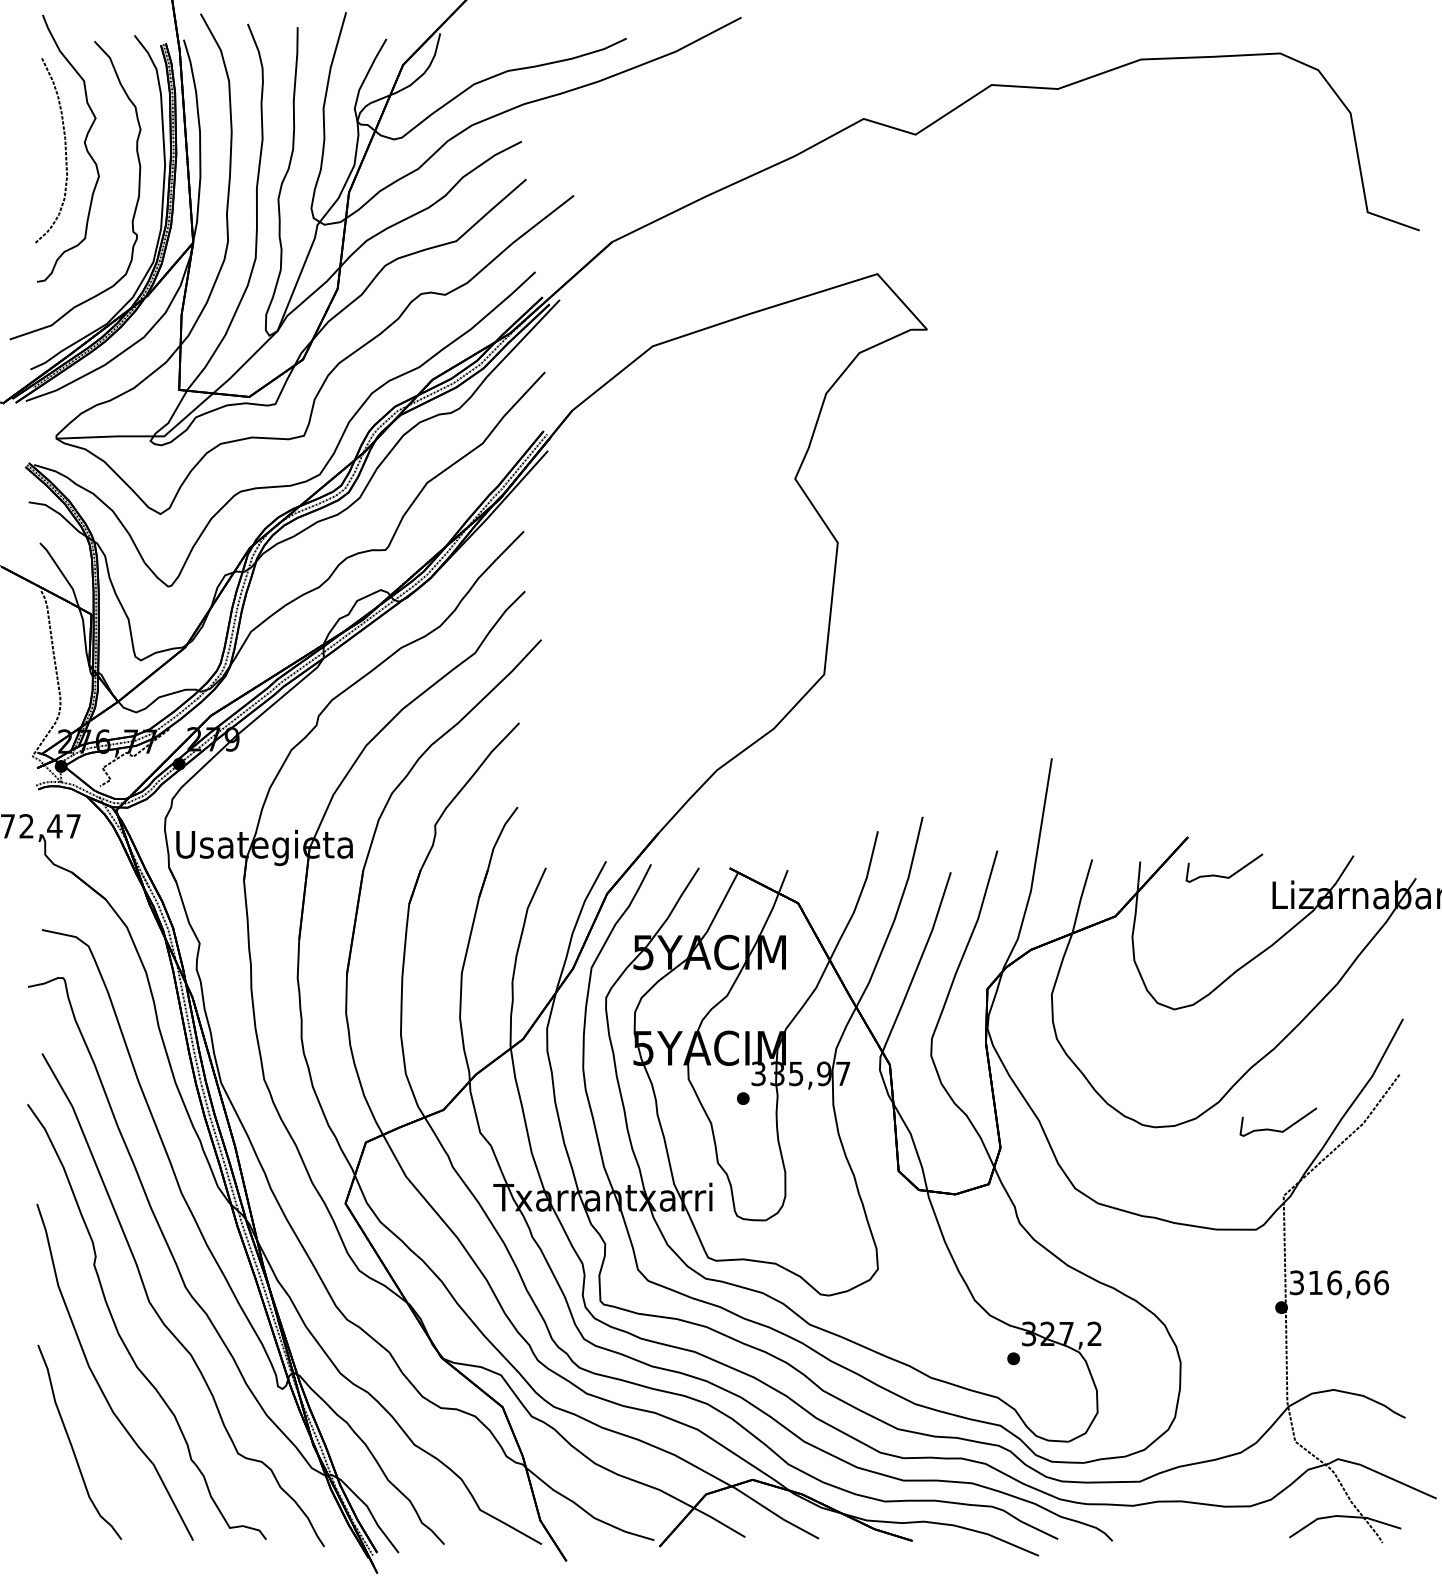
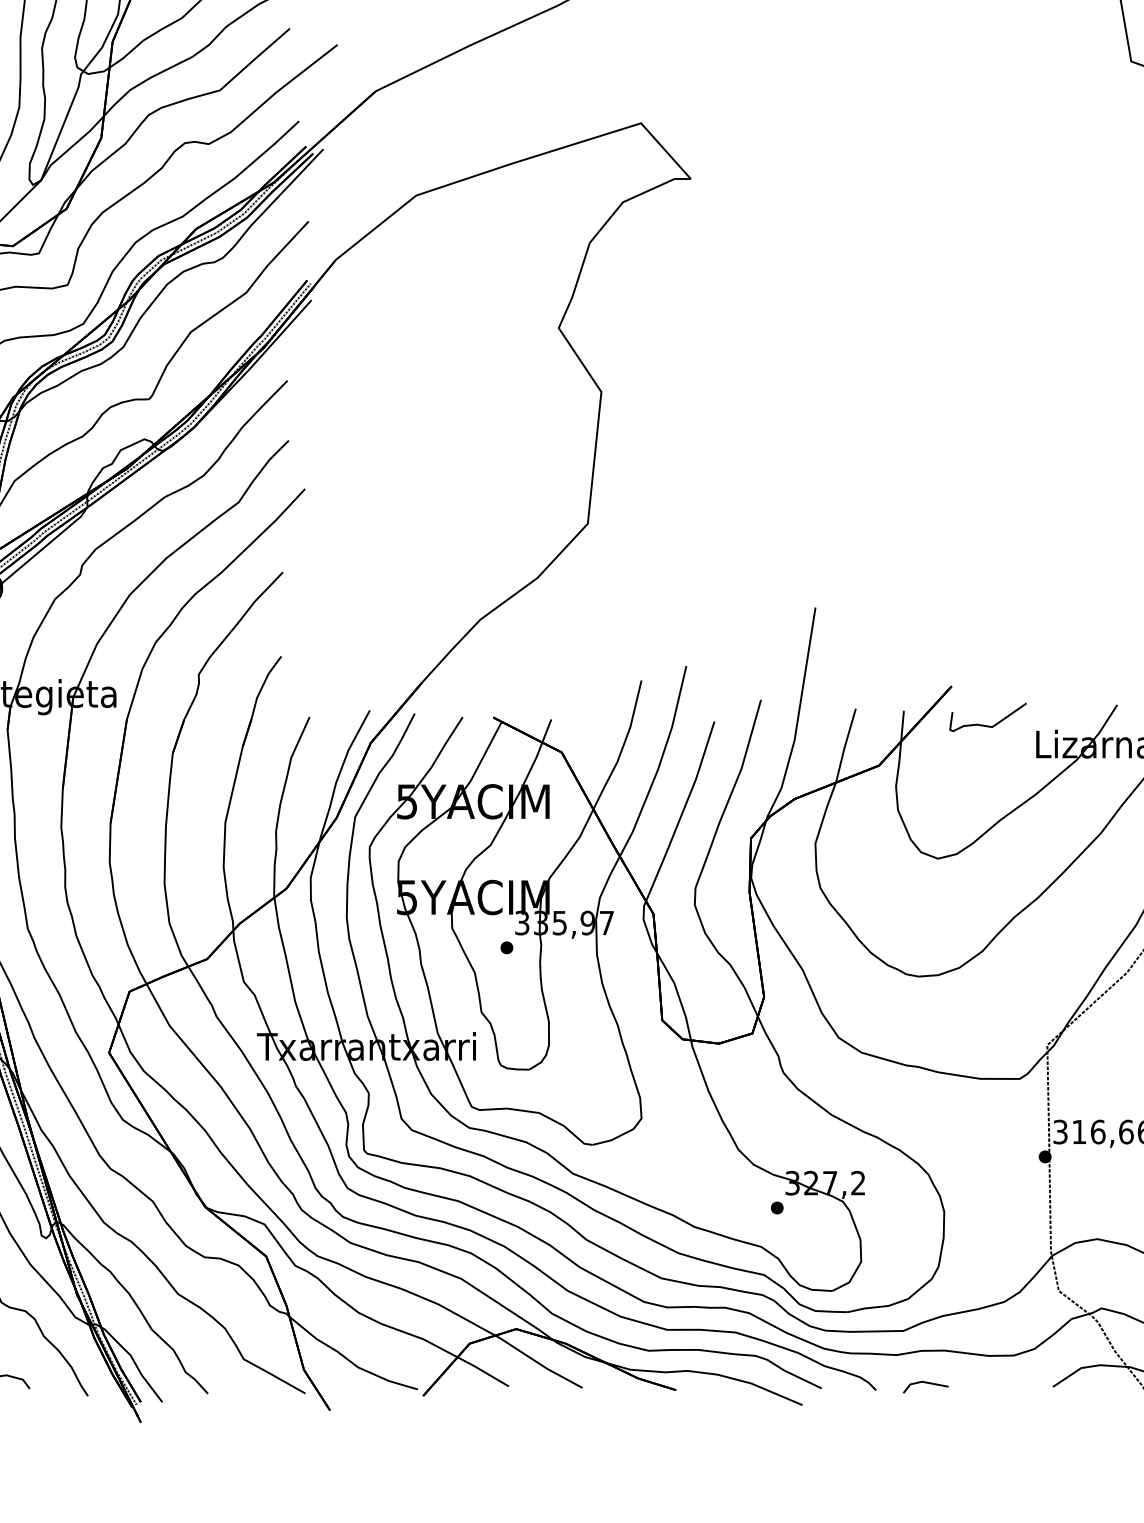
curve: (1275, 1129) -> (1039, 978), removed
line: (1162, 1534) -> (926, 1383), added

